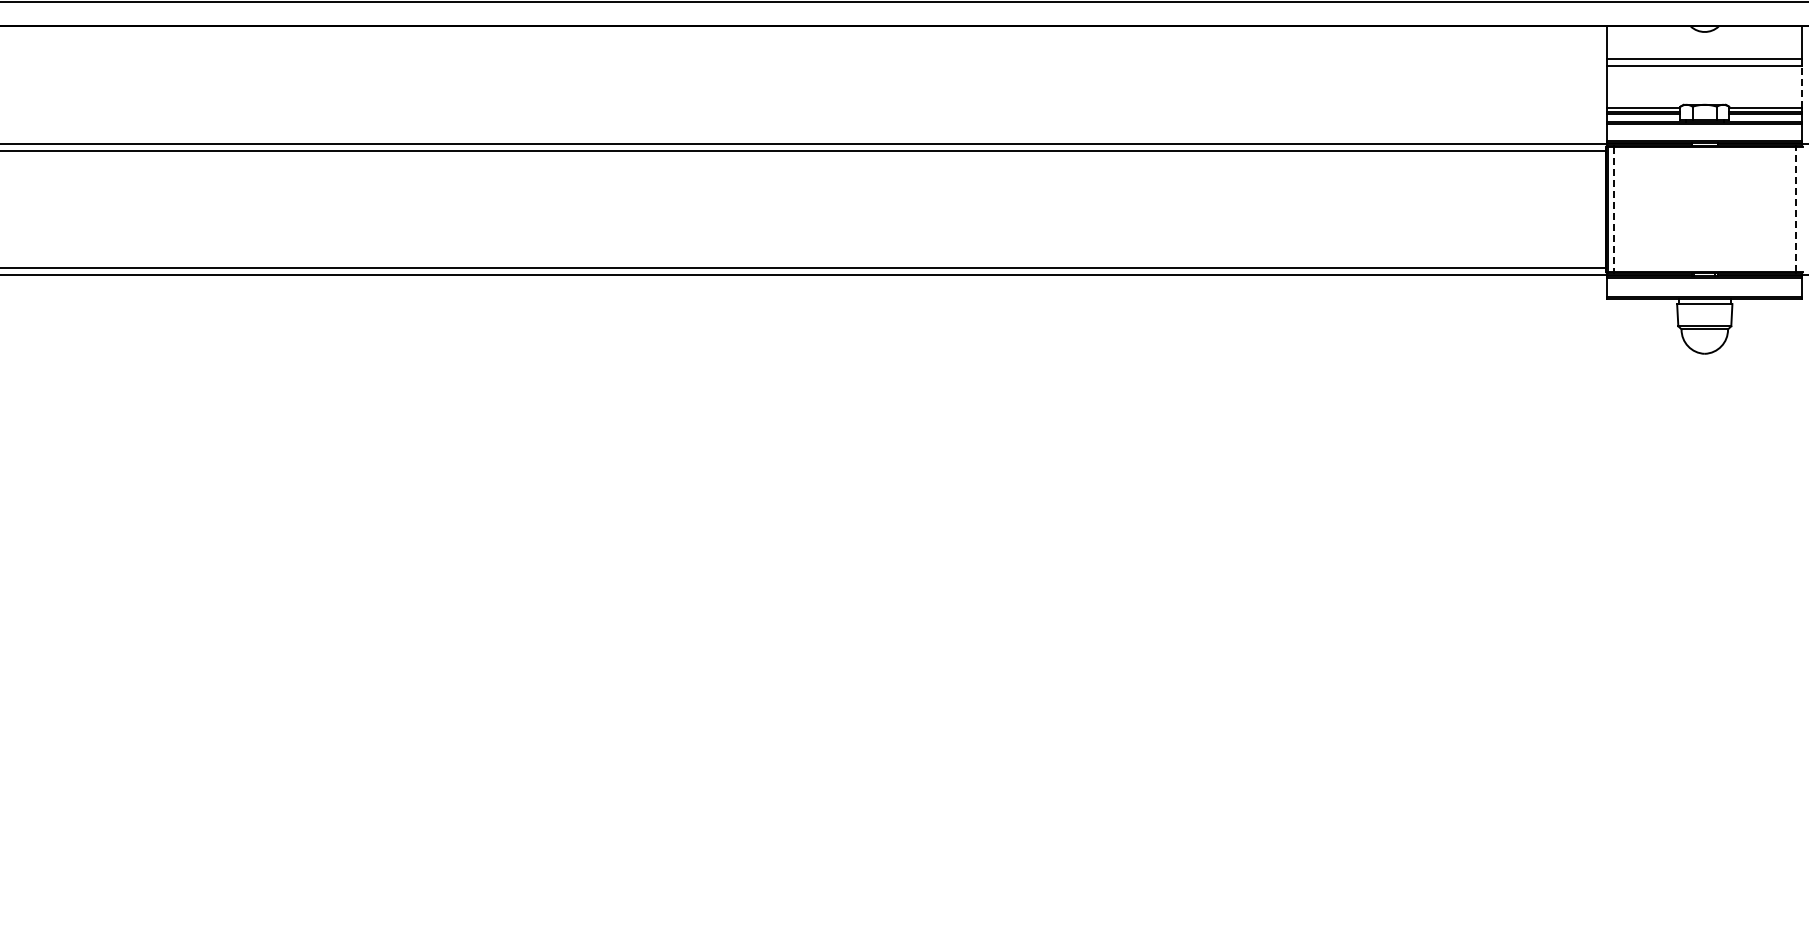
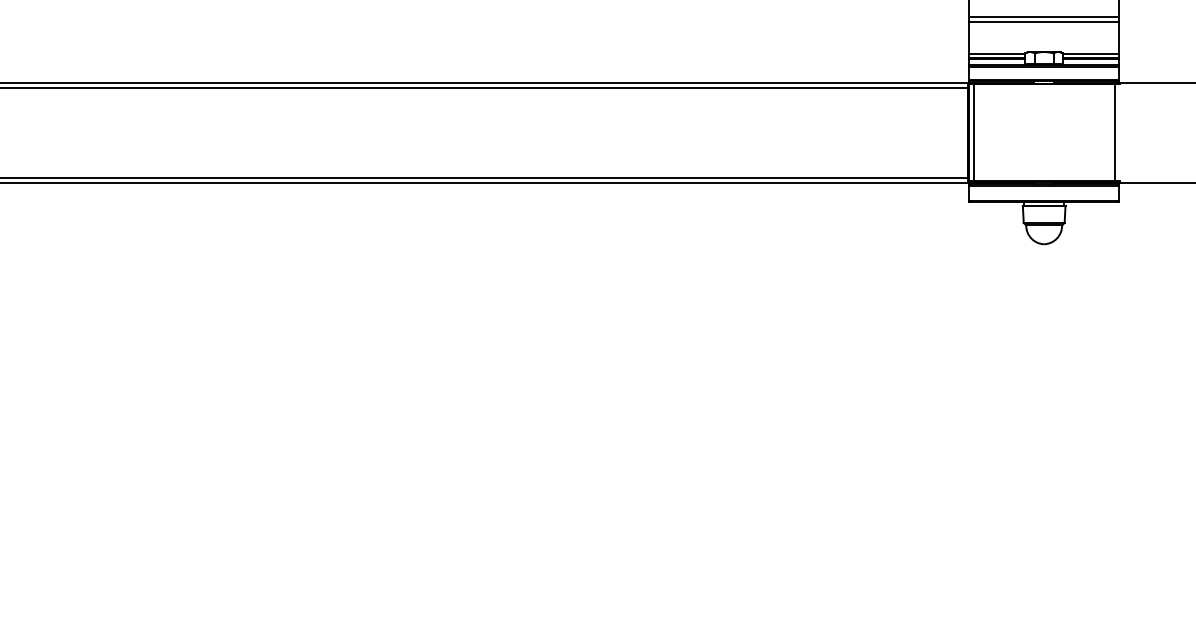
line: (1802, 87) -> (1119, 38), dashed -> solid
line: (1614, 209) -> (974, 132), dashed -> solid
line: (1796, 209) -> (1114, 132), dashed -> solid

